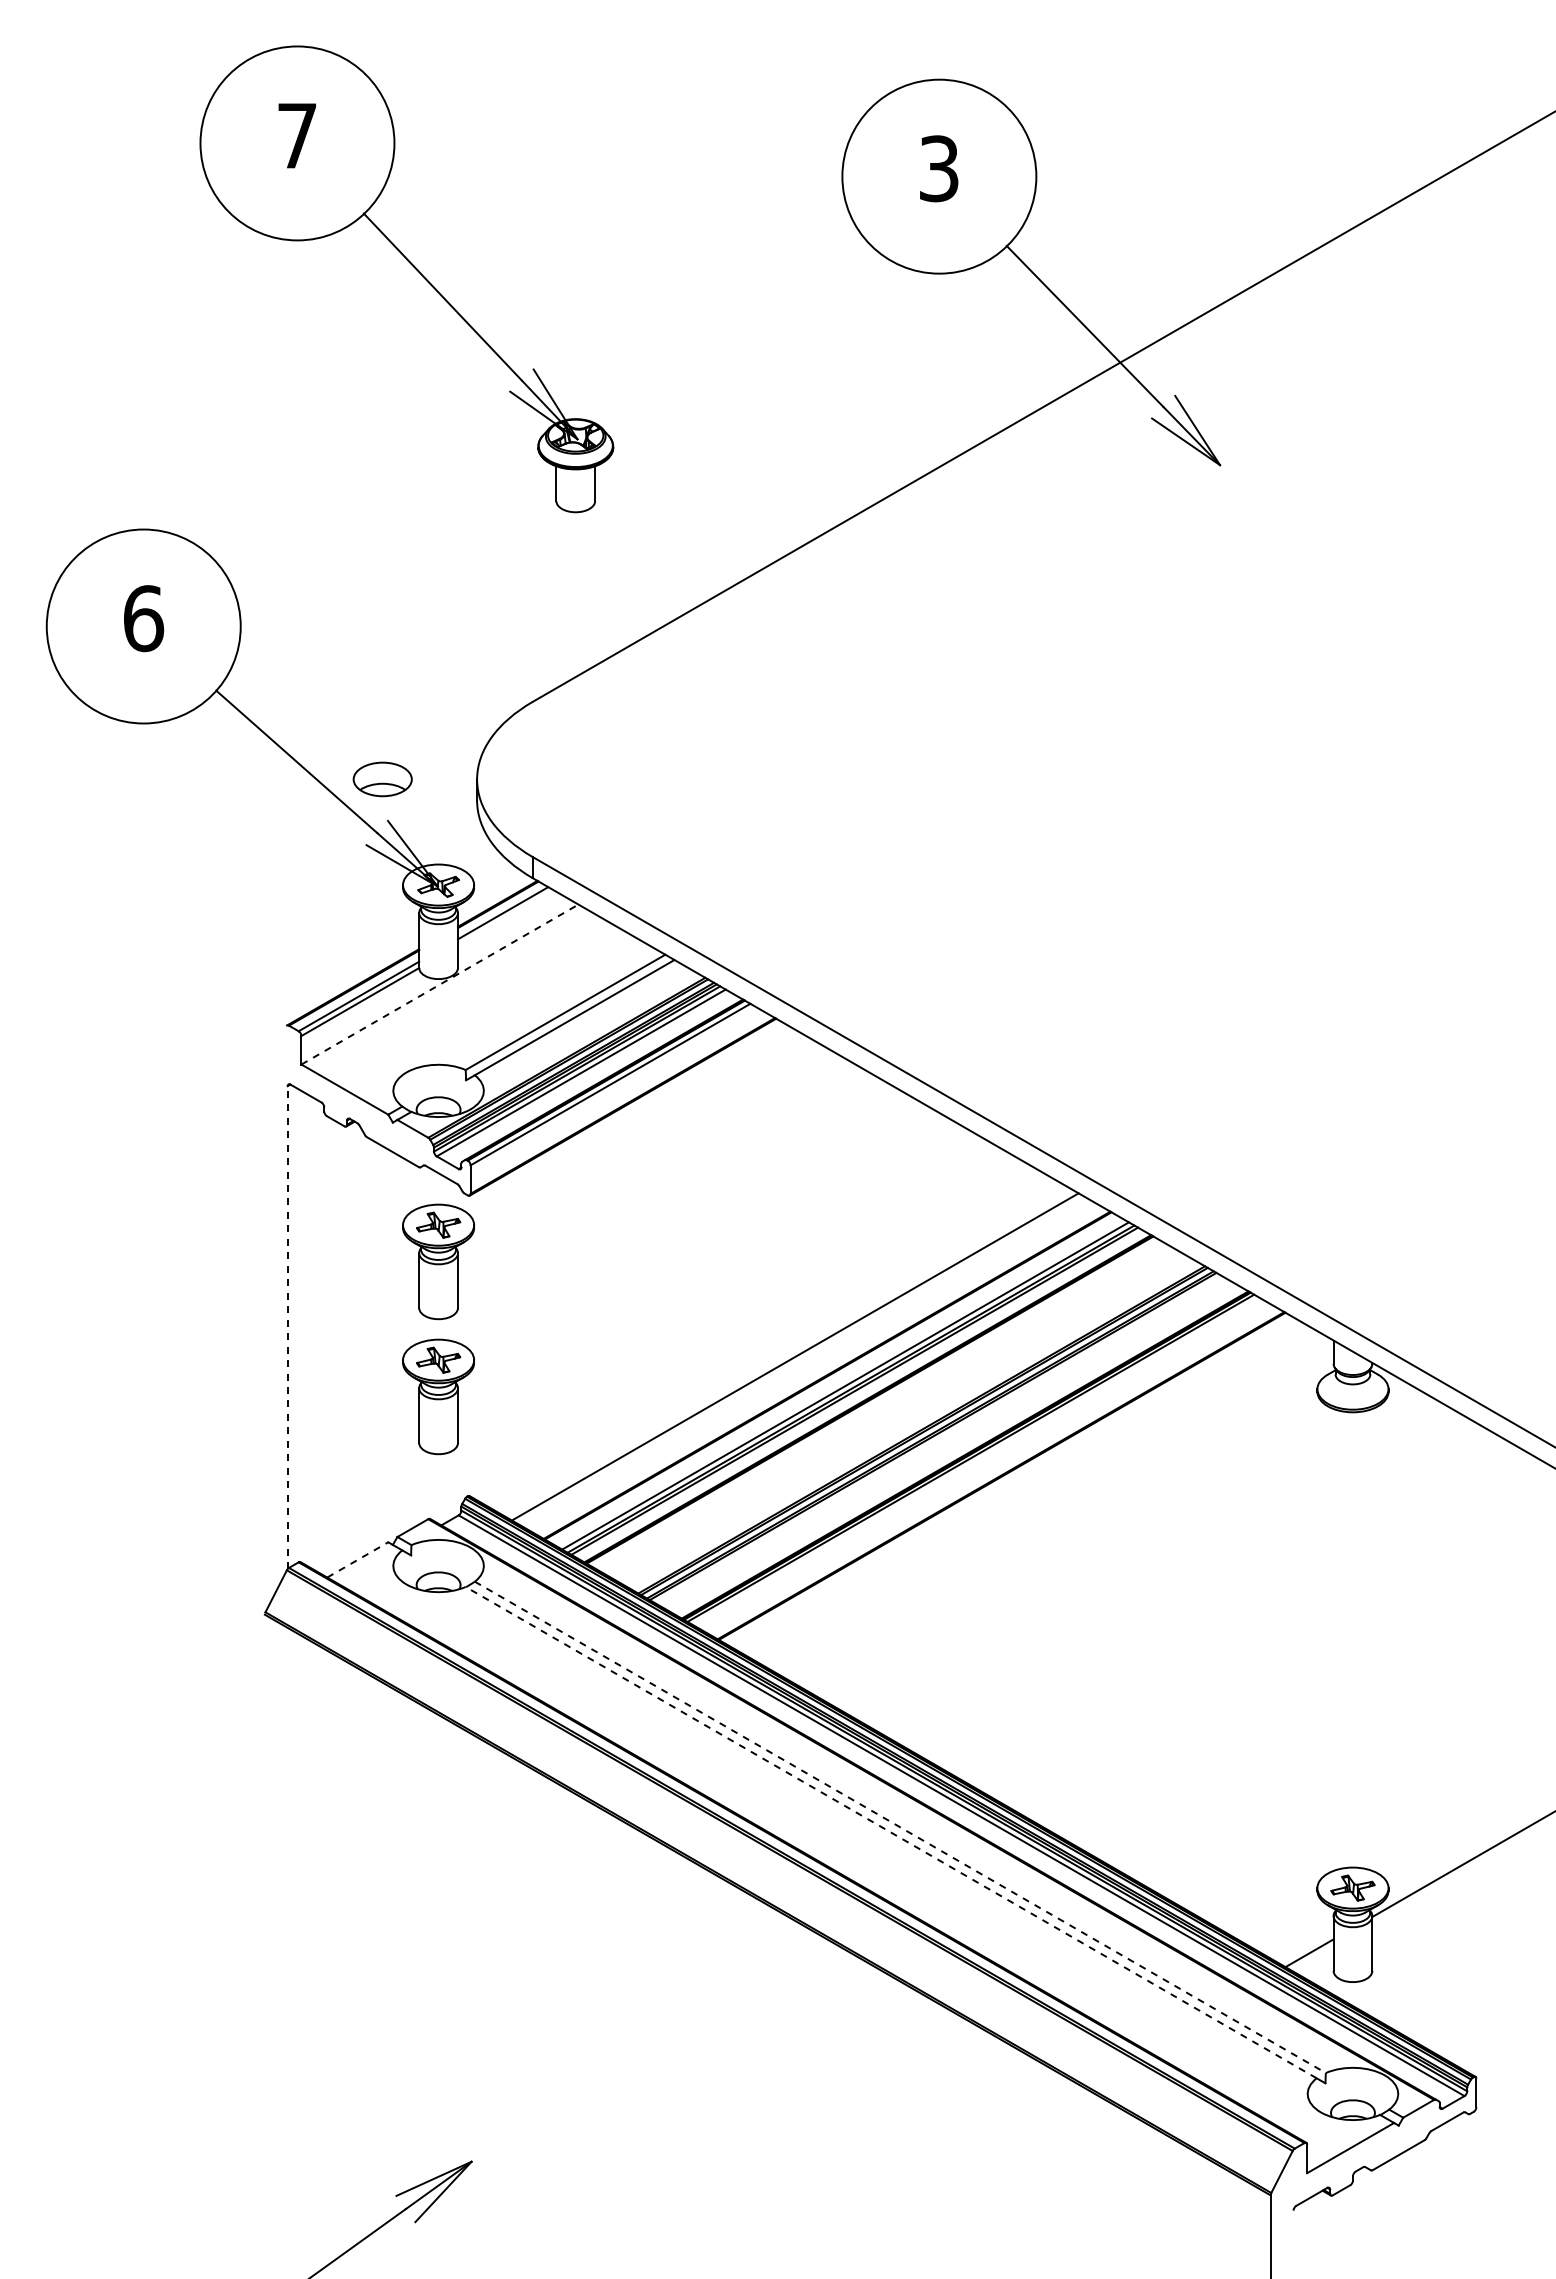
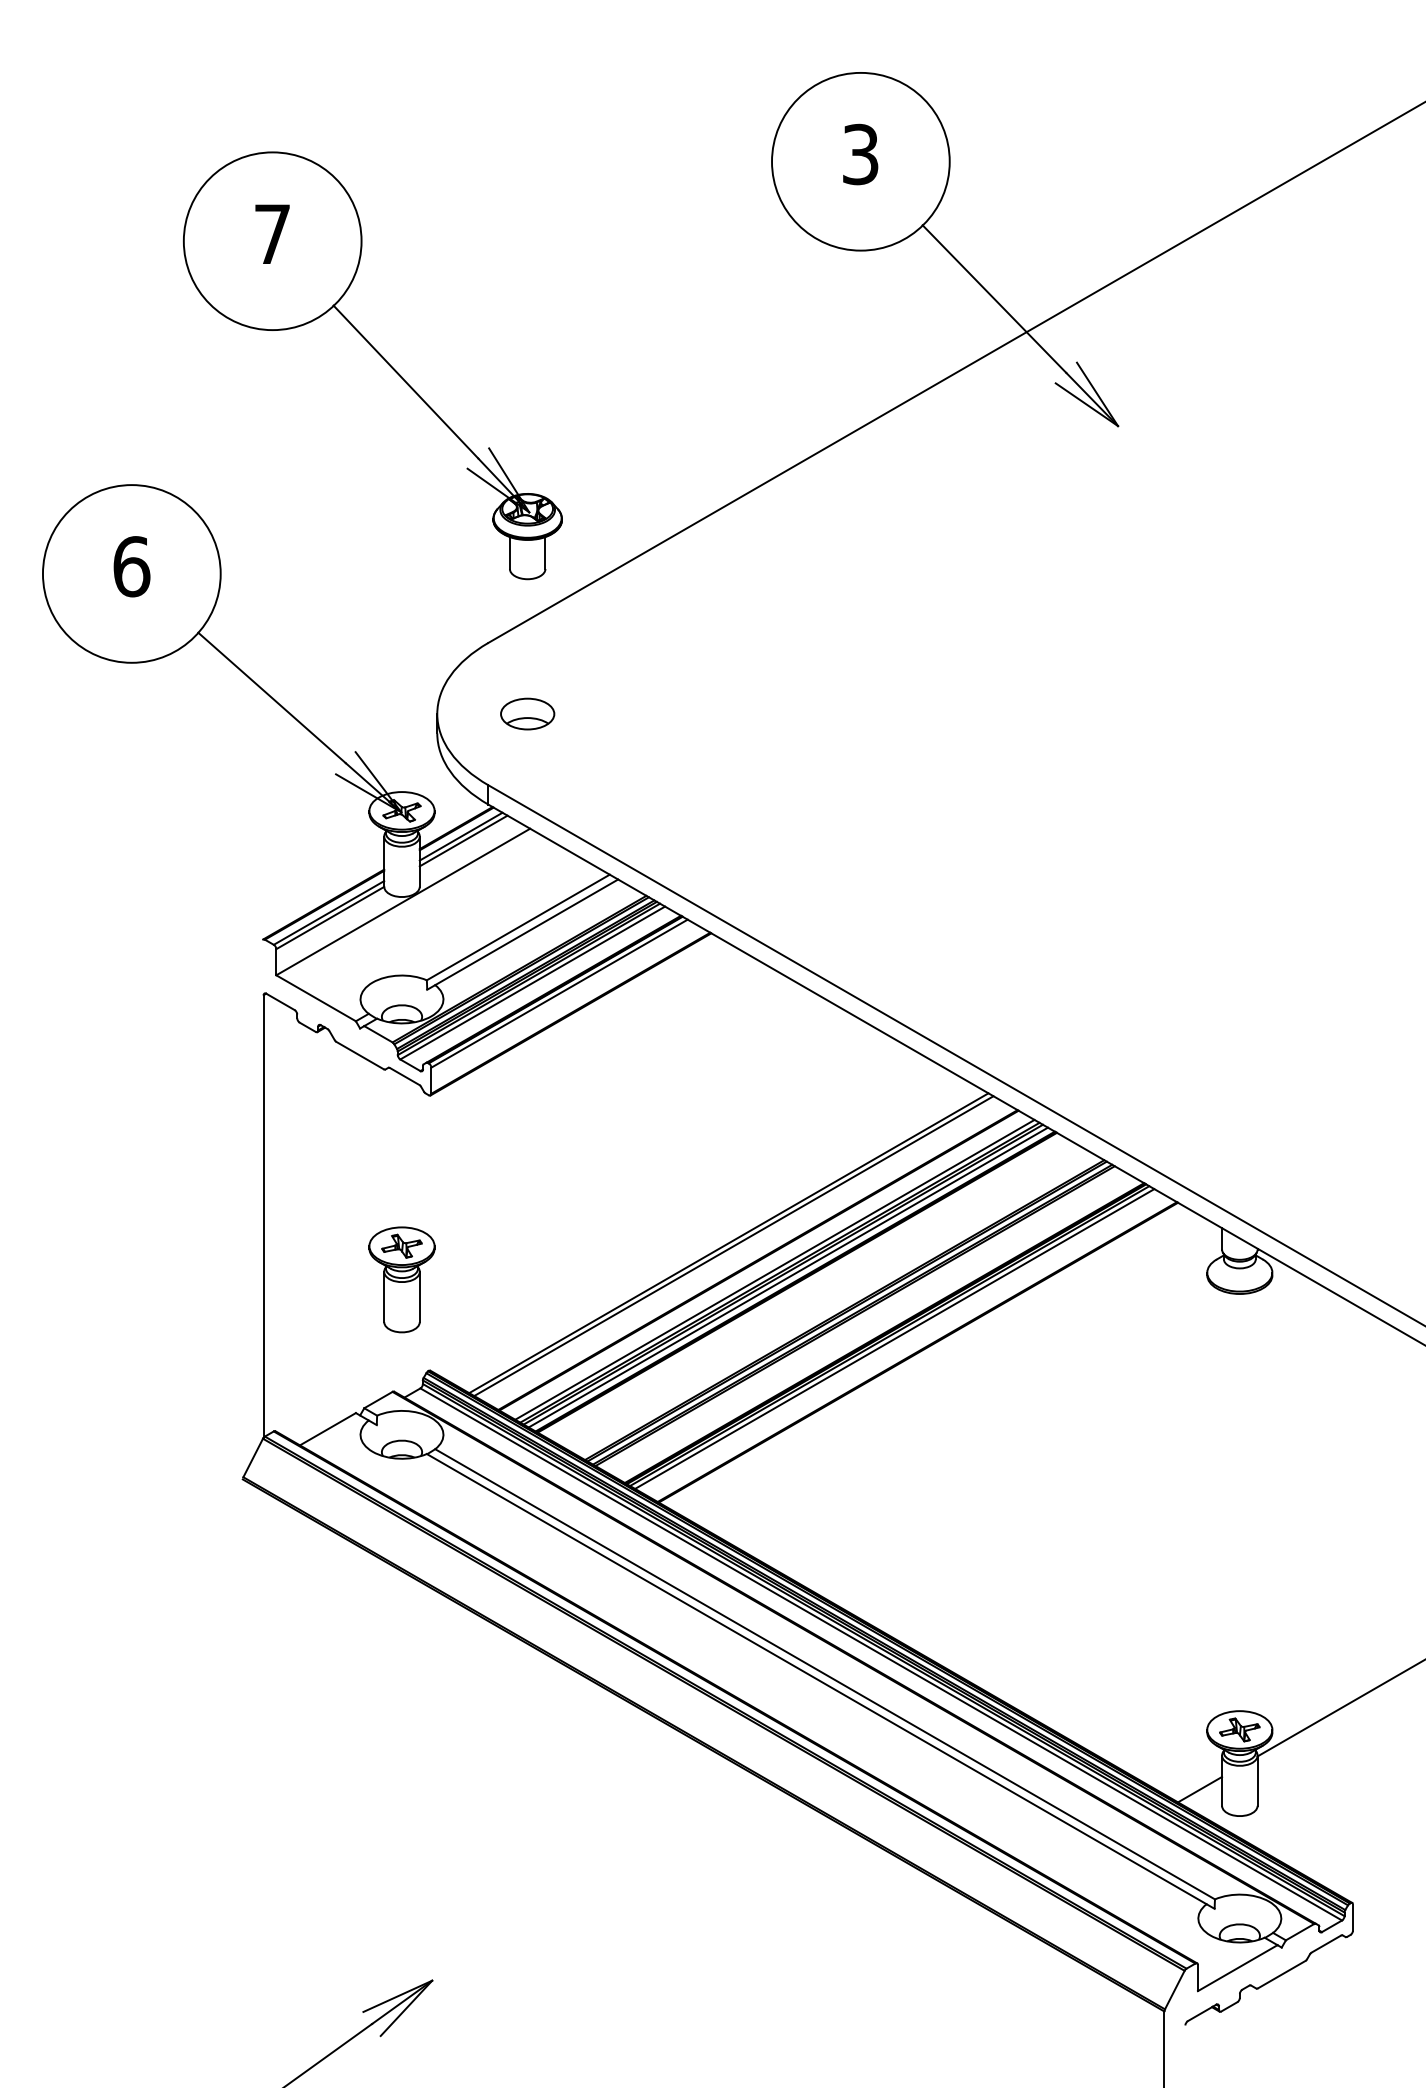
part: (415, 269) -> (380, 356), moved
part: (382, 779) -> (527, 714), moved
line: (505, 917) -> (463, 840), added
line: (439, 984) -> (402, 901), dashed -> solid
part: (438, 1261) -> (401, 1155), removed
line: (287, 1327) -> (263, 1216), dashed -> solid
line: (800, 1359) -> (733, 1245), added
line: (859, 1394) -> (787, 1277), added
line: (976, 1461) -> (894, 1339), added
line: (358, 1559) -> (328, 1428), dashed -> solid
line: (900, 1827) -> (825, 1674), dashed -> solid
line: (890, 1832) -> (816, 1678), dashed -> solid

